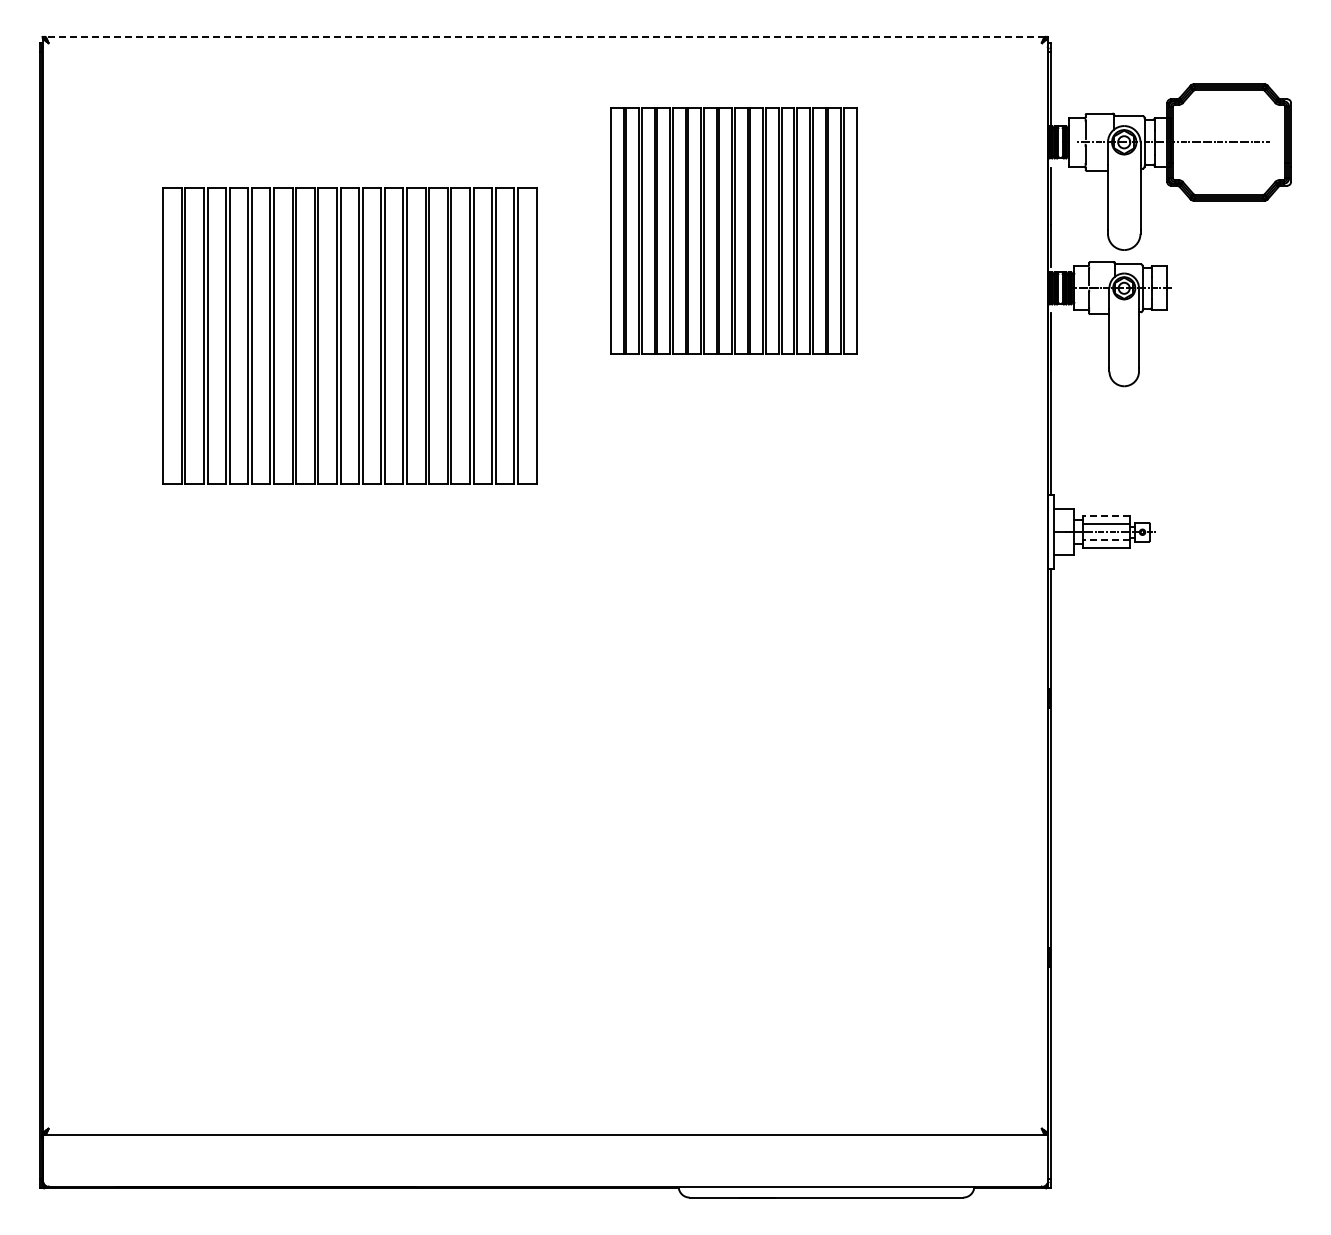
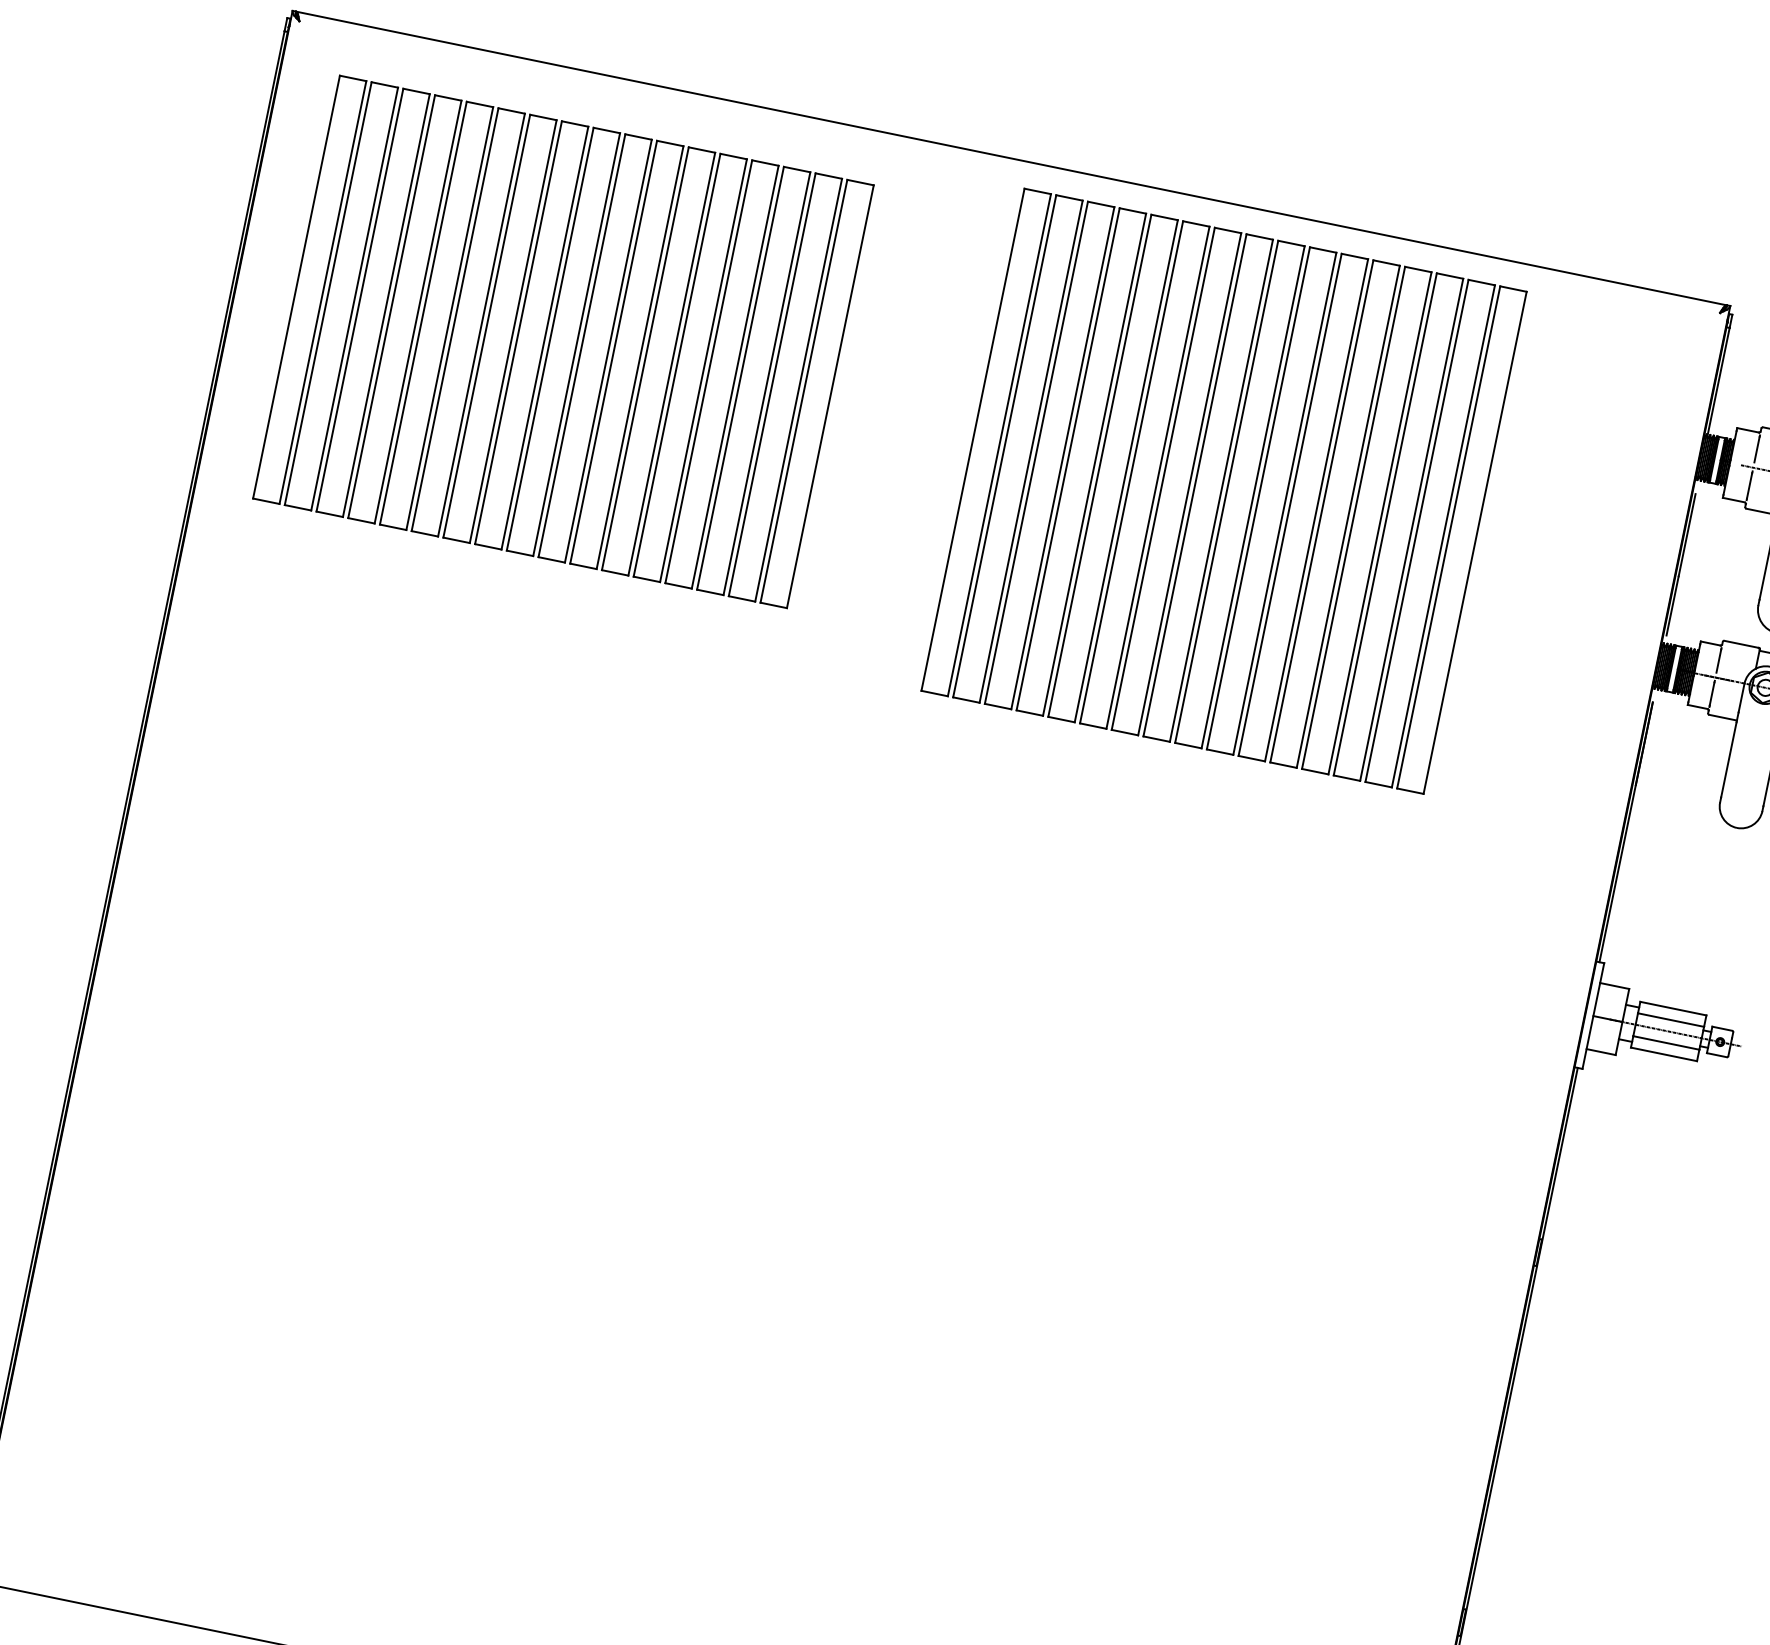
line: (544, 36) -> (1010, 157), dashed -> solid
part: (733, 230) -> (1223, 490), size x1.43
part: (349, 335) -> (563, 341), moved
line: (1106, 516) -> (1673, 1008), dashed -> solid
line: (1106, 540) -> (1666, 1043), dashed -> solid

